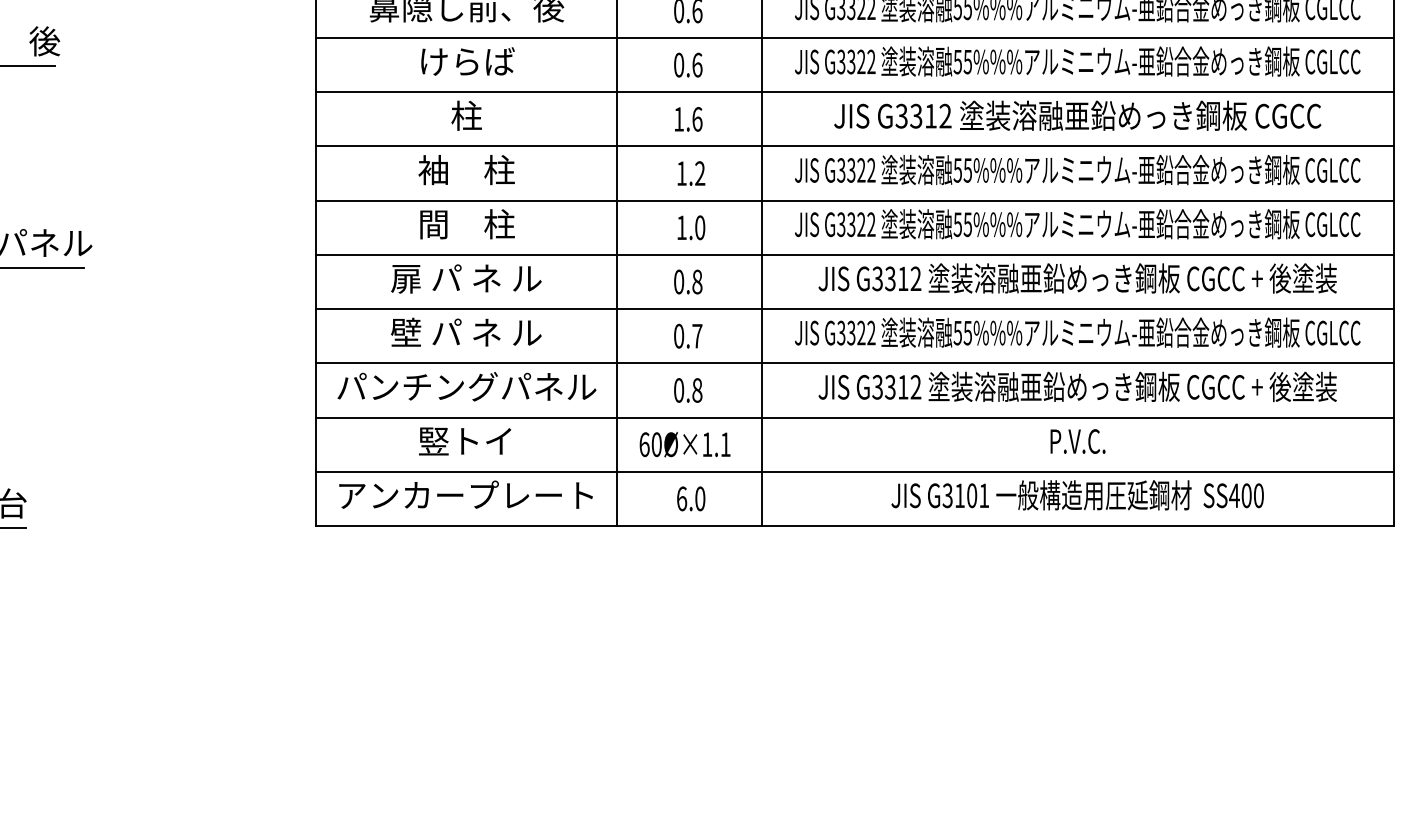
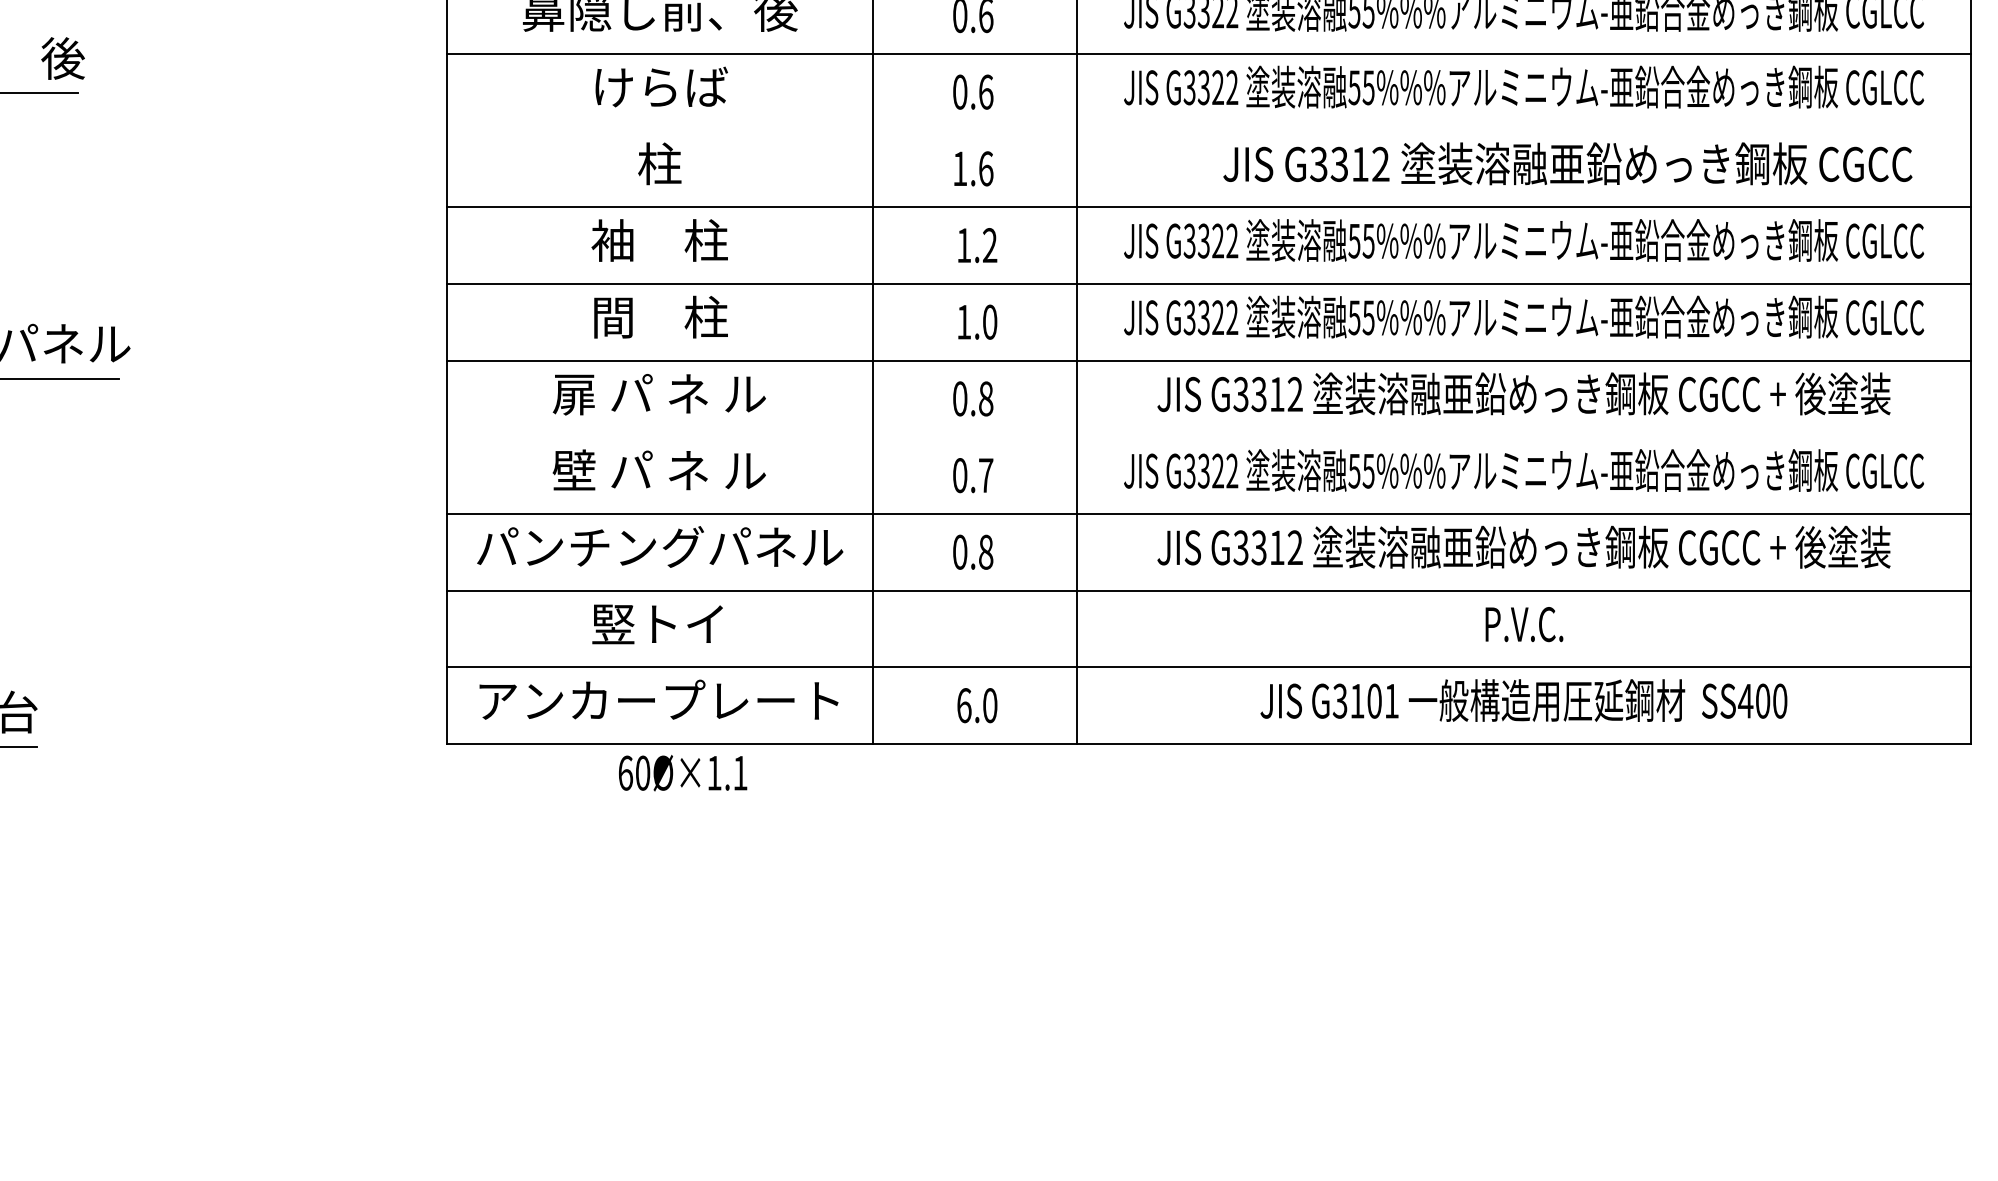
line: (854, 92) -> (1208, 130), removed
text: (1077, 115) -> (1567, 163), moved
line: (854, 309) -> (1208, 437), removed
text: (684, 444) -> (682, 772), moved

